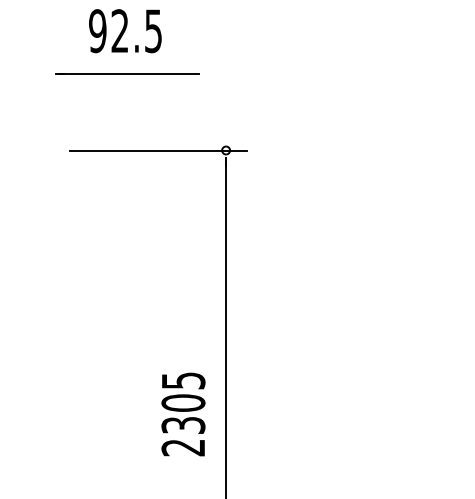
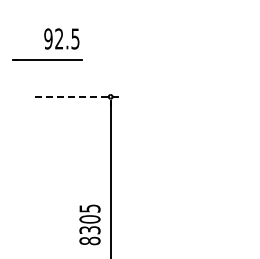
line: (126, 73) -> (47, 59), moved
line: (159, 149) -> (78, 96), solid -> dashed
text: (182, 446) -> (89, 240), 2305 -> 8305

